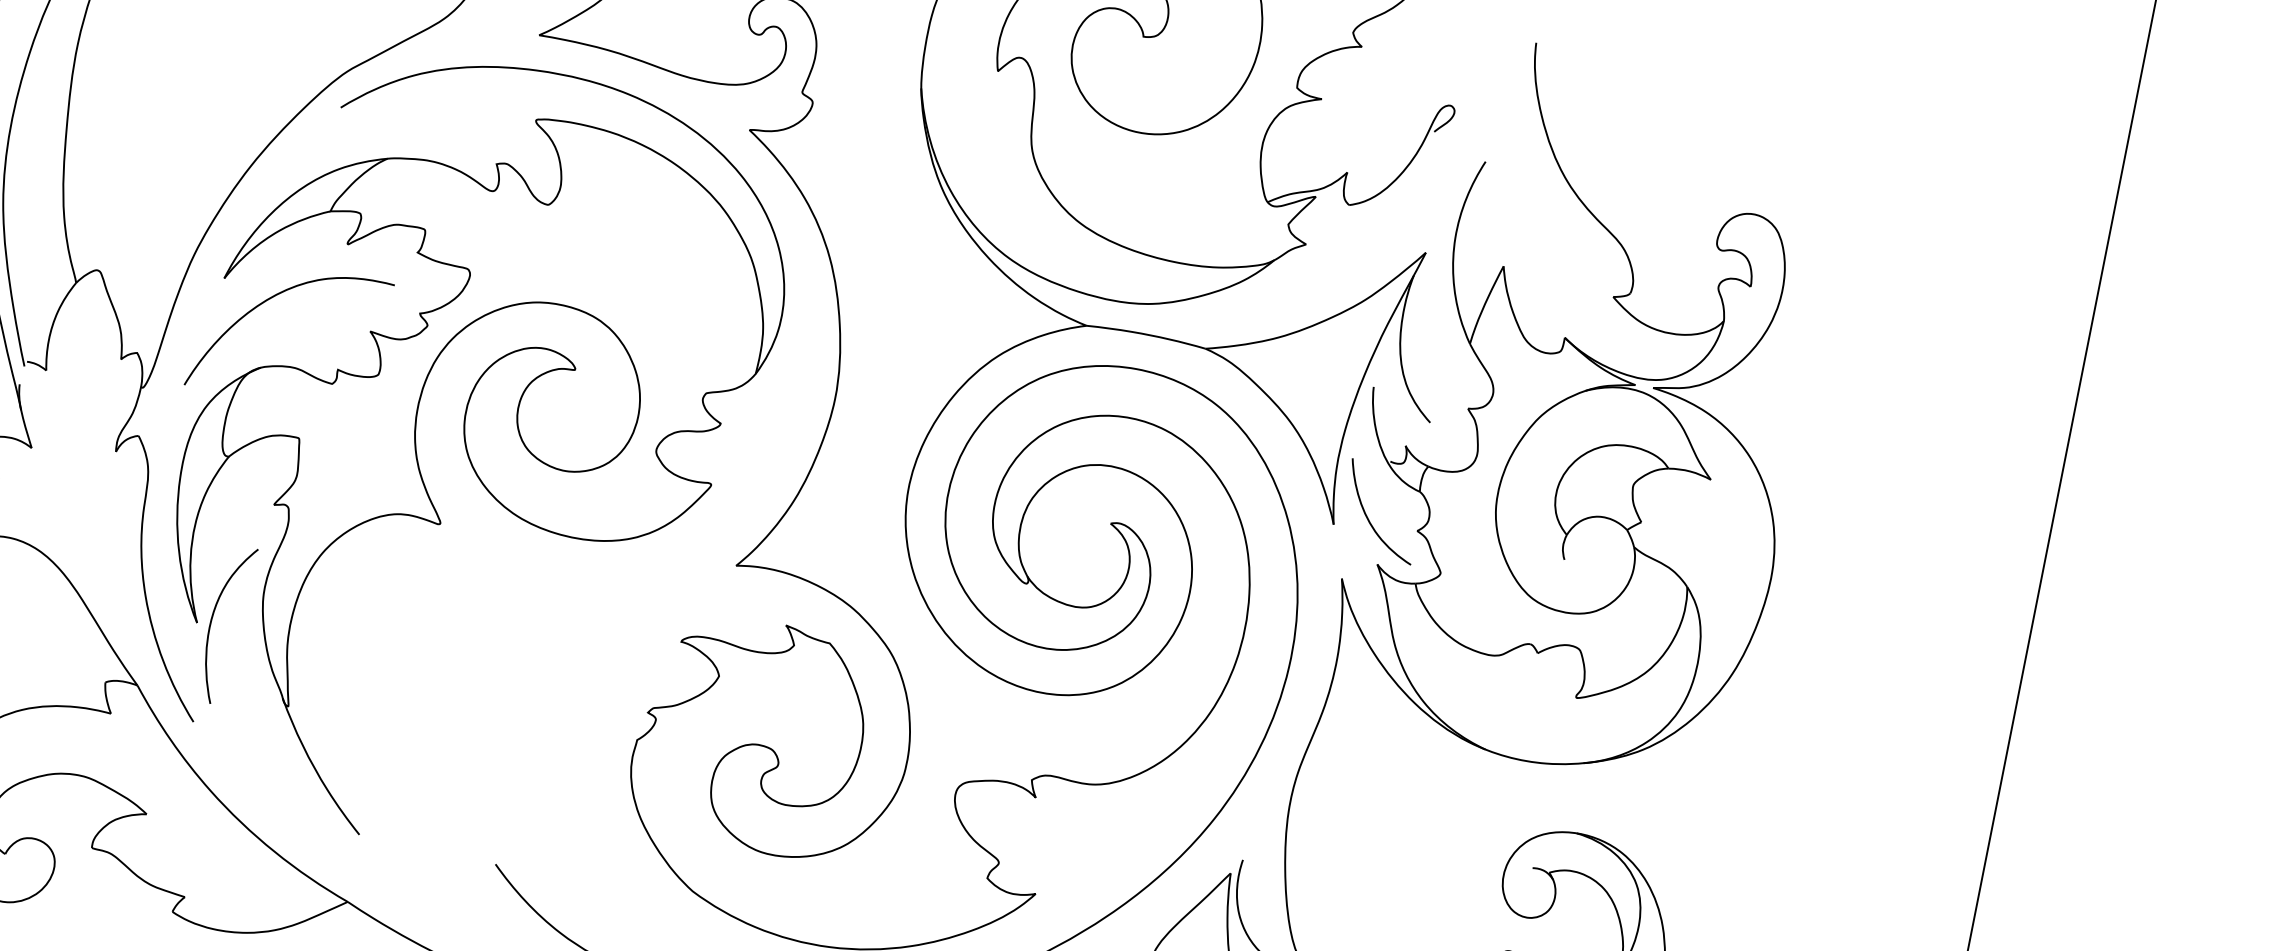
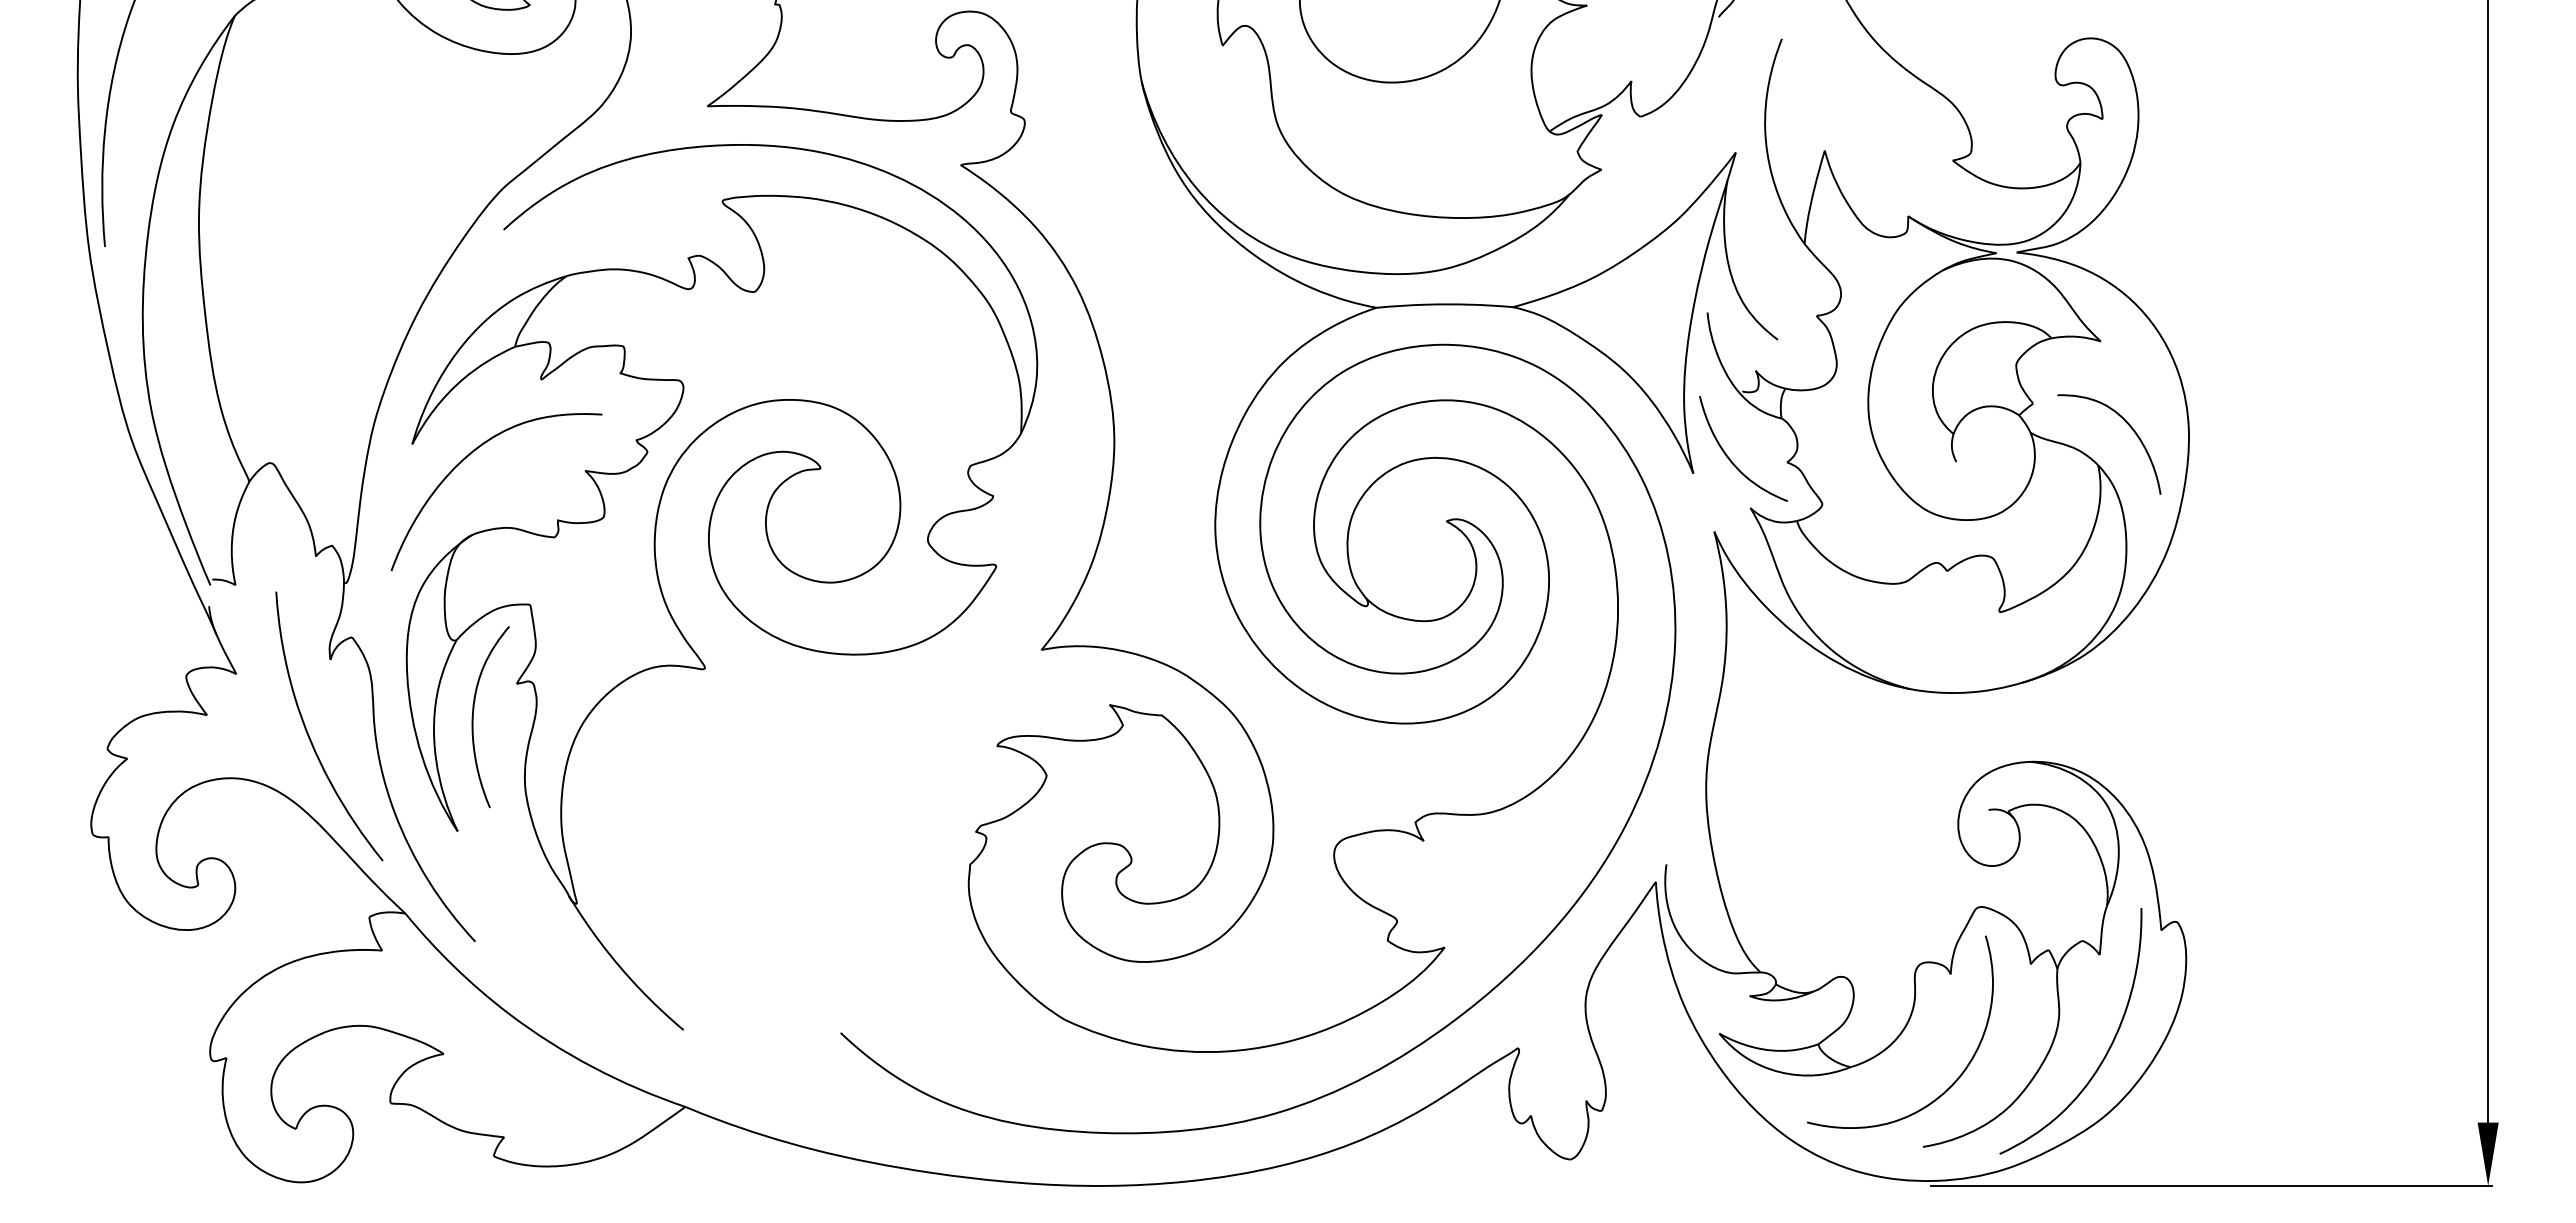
curve: (84, 511) -> (308, 732), added
curve: (1722, 561) -> (2131, 429), added
curve: (211, 622) -> (473, 717), moved

